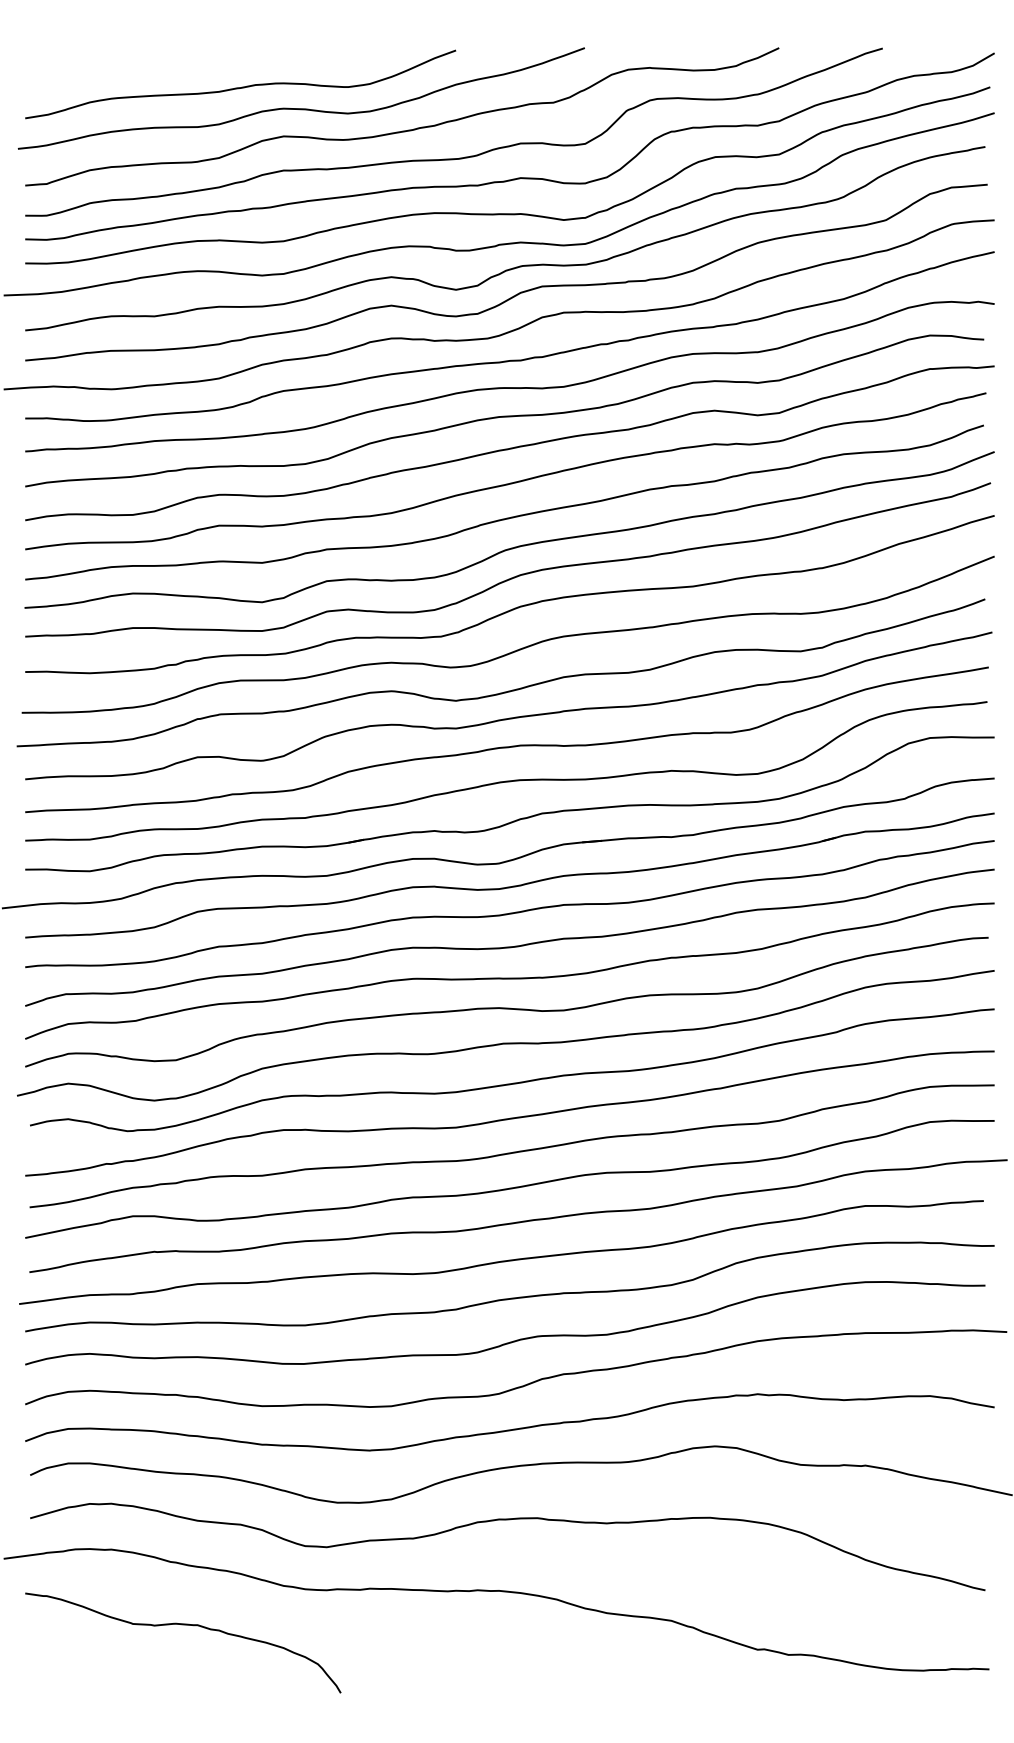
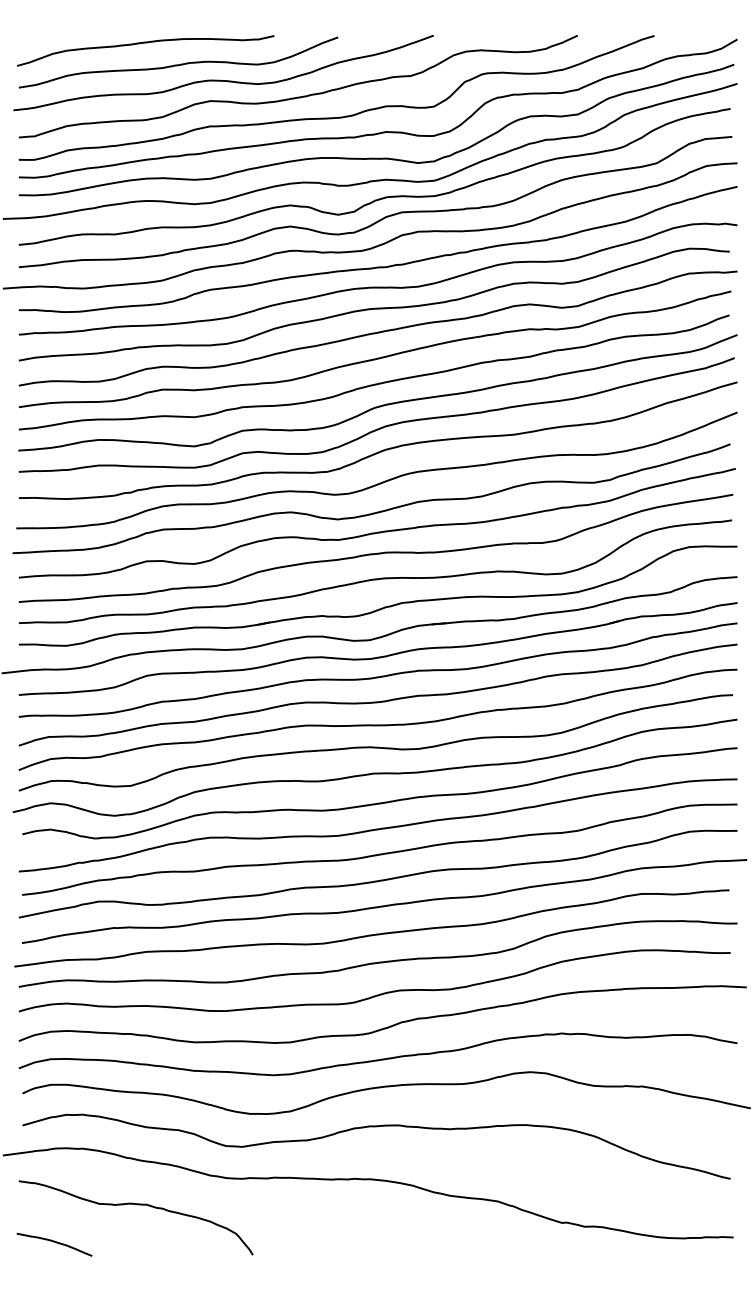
curve: (195, 58) -> (145, 43), added
curve: (73, 1676) -> (54, 1242), added

